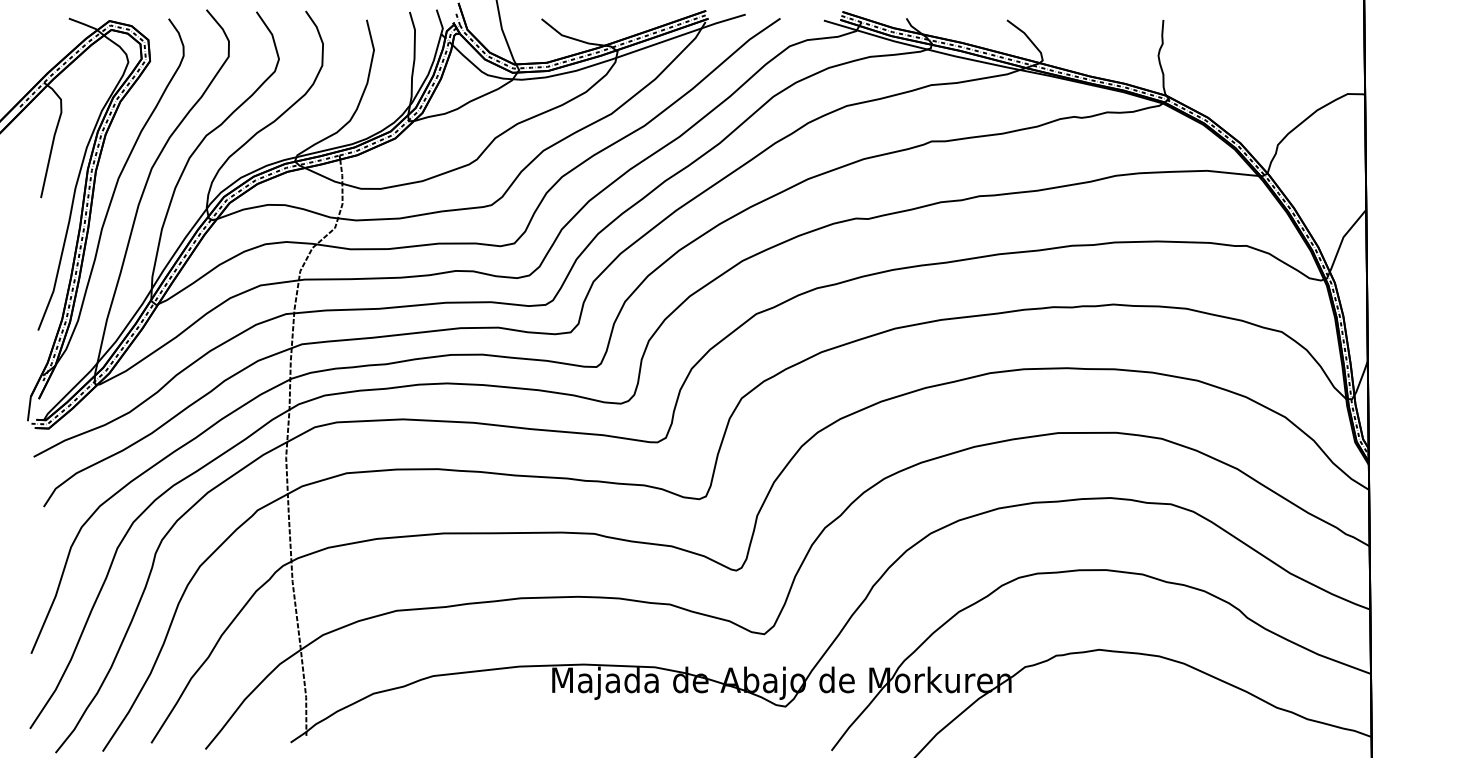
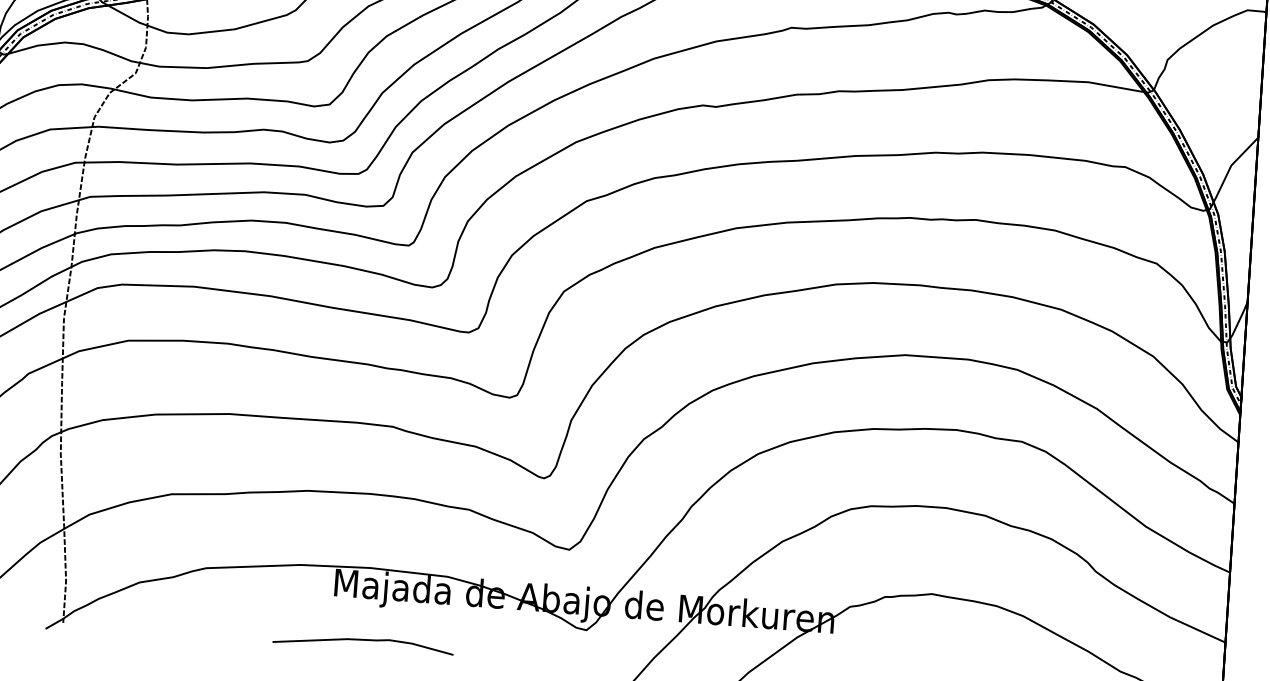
curve: (582, 731) -> (363, 640), added

